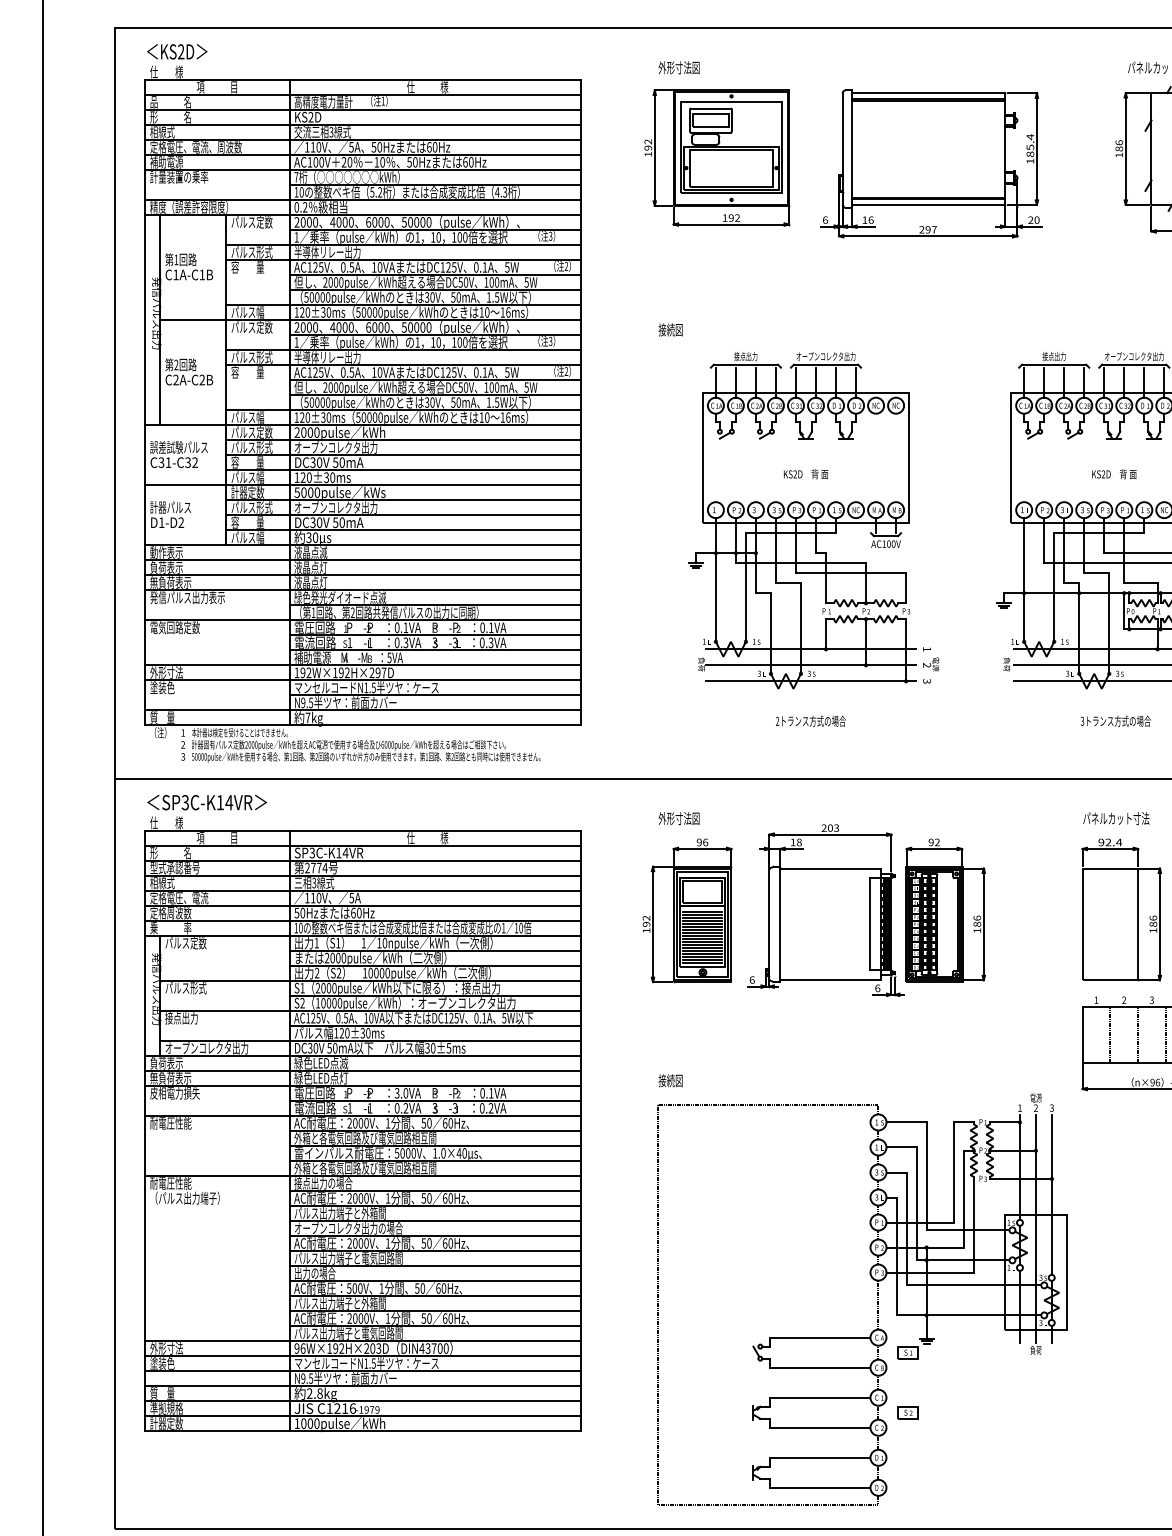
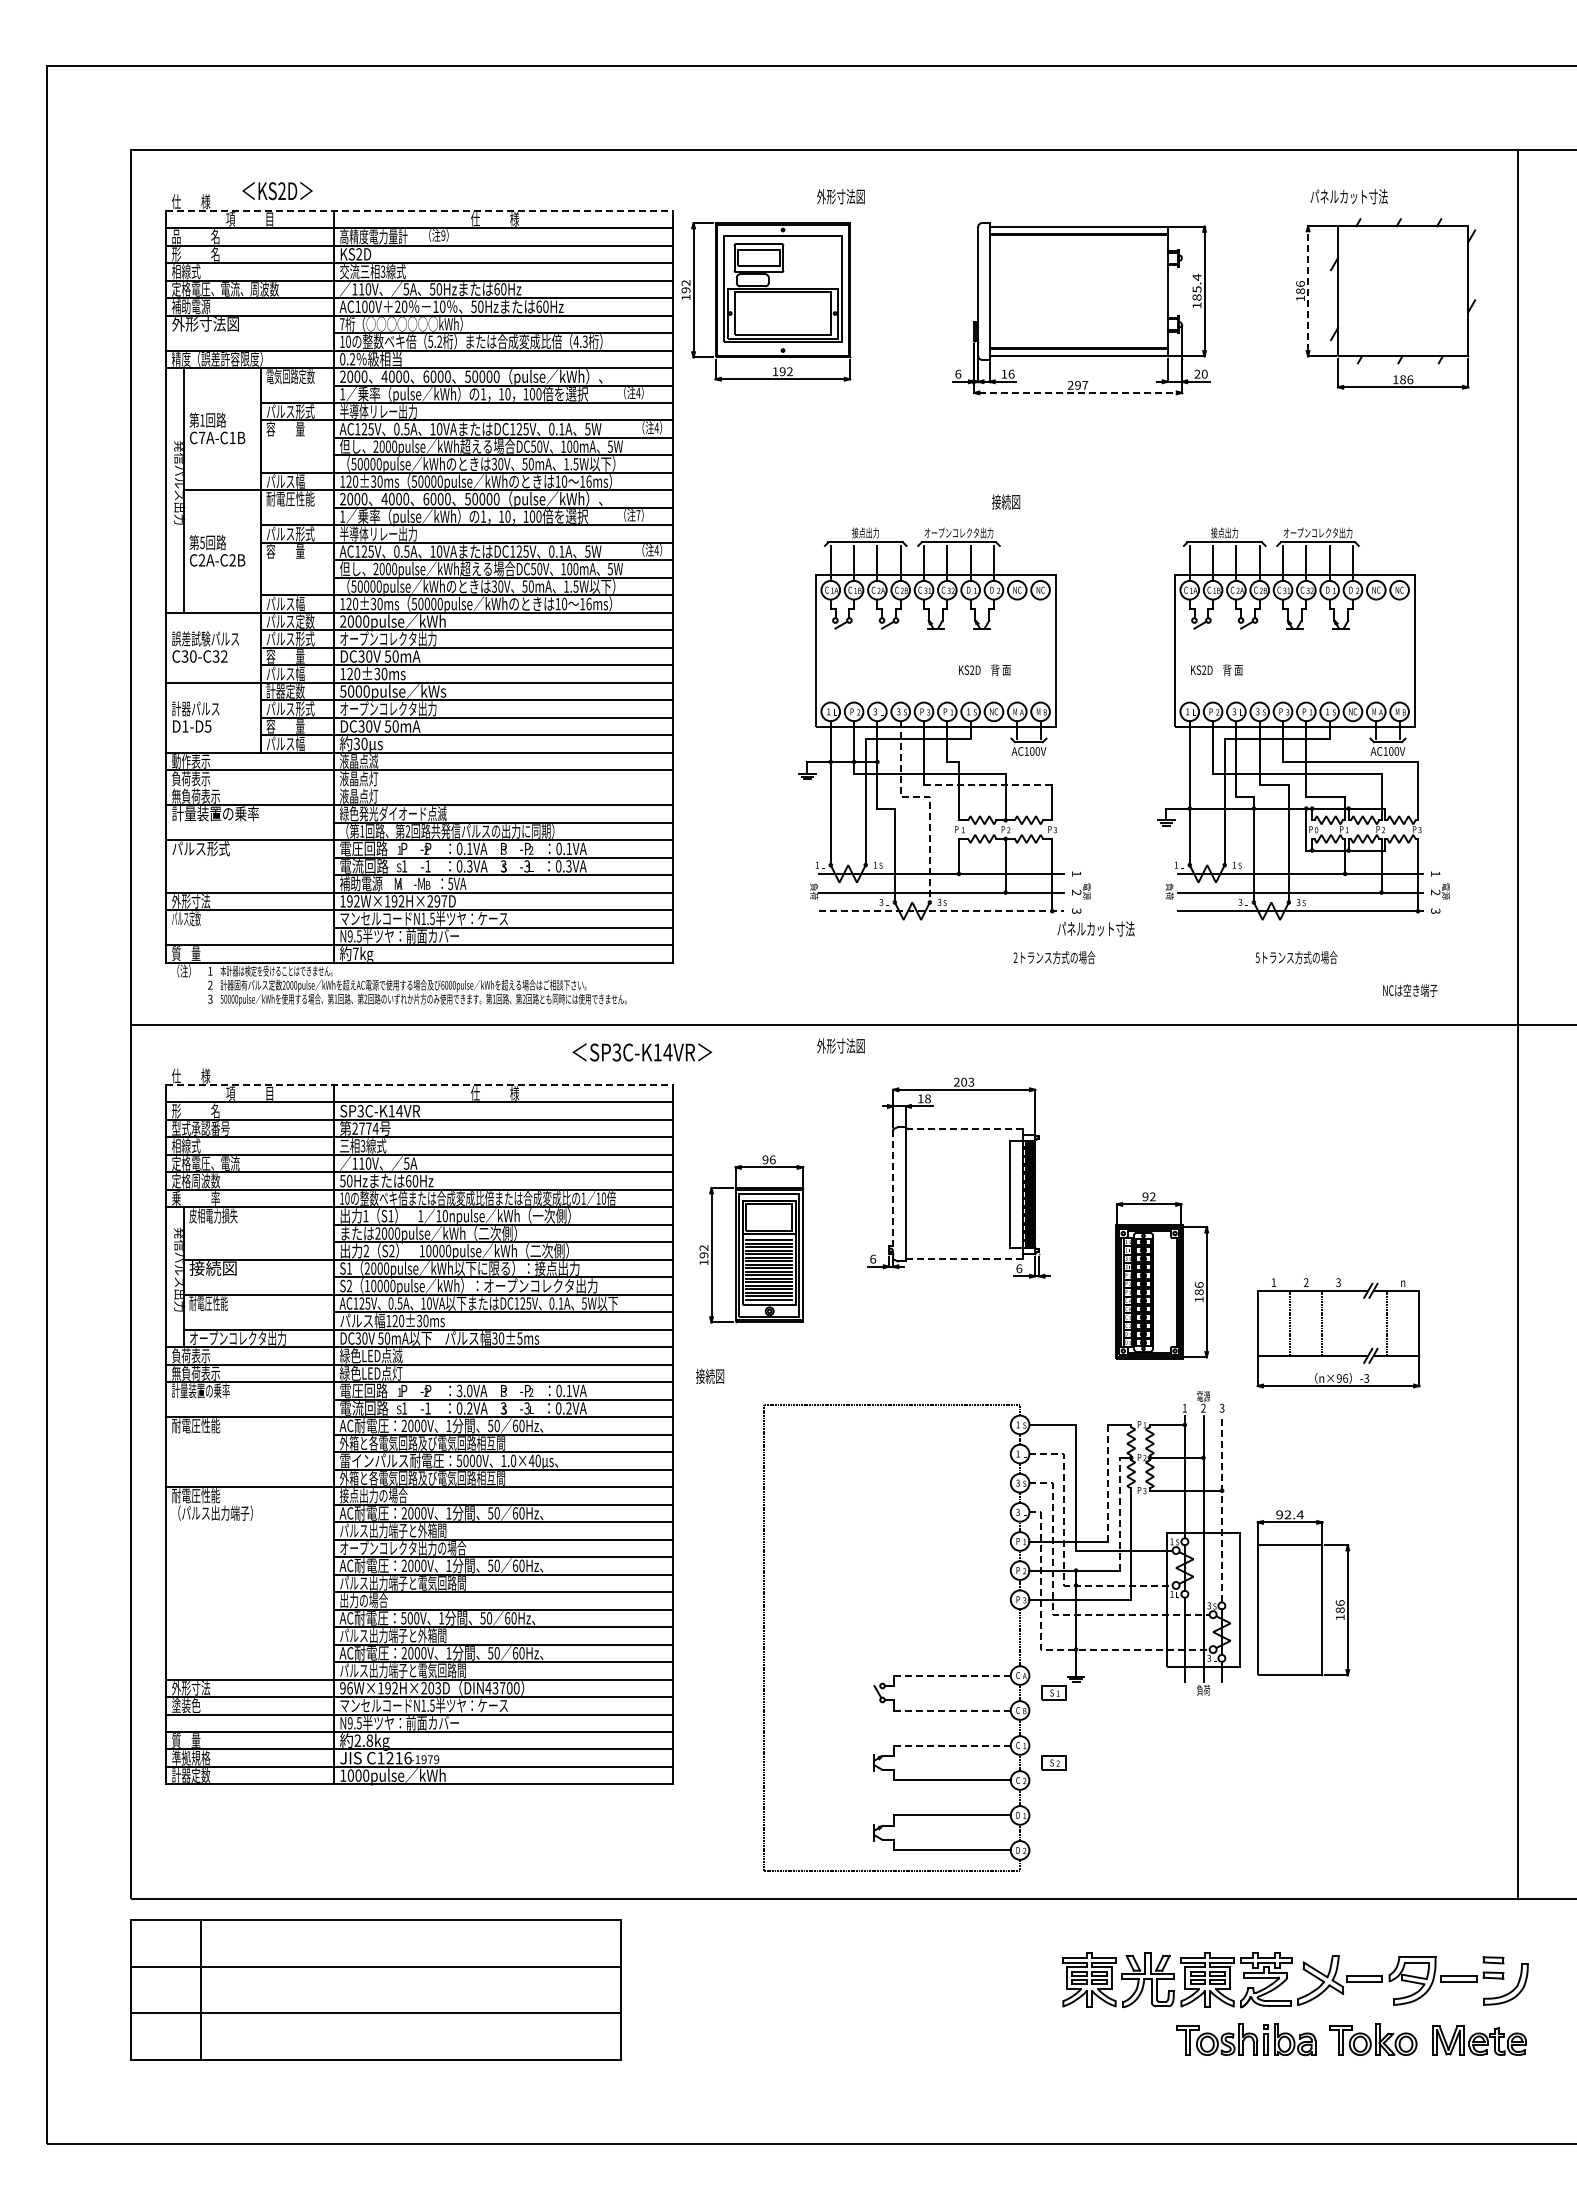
text: (177, 52) -> (277, 191), moved
text: (678, 67) -> (840, 196), moved
line: (362, 79) -> (419, 210), solid -> dashed
text: (383, 101) -> (443, 235), 1 -> 9
line: (1126, 149) -> (1308, 291), solid -> dashed
part: (717, 157) -> (766, 301), moved
text: (178, 177) -> (205, 324), 計量装置の乗率 -> 外形寸法図
text: (251, 222) -> (290, 376), パルス定数 -> 電気回路定数
text: (550, 235) -> (638, 392), 3 -> 4
line: (928, 235) -> (1078, 392), solid -> dashed
text: (566, 265) -> (656, 427), 2 -> 4
text: (175, 274) -> (201, 437), C1A-C1B -> C7A-C1B
text: (251, 326) -> (290, 498), パルス定数 -> 耐電圧性能
text: (671, 329) -> (1006, 501), moved
text: (550, 341) -> (638, 515), 3 -> 7
text: (176, 364) -> (202, 542), 2 -> 5
text: (566, 371) -> (656, 550), 2 -> 4
text: (168, 462) -> (193, 656), C31-C32 -> C30-C32
text: (805, 473) -> (984, 669), moved
text: (1114, 473) -> (1216, 669), moved
text: (181, 522) -> (208, 726), D1-D2 -> D1-D5
line: (851, 573) -> (988, 785), solid -> dashed
line: (362, 575) -> (419, 787), removed
line: (800, 582) -> (929, 796), solid -> dashed
text: (187, 597) -> (215, 813), 発信パルス出力表示 -> 計量装置の乗率
text: (174, 627) -> (200, 848), 電気回路定数 -> パルス形式
line: (811, 681) -> (942, 911), solid -> dashed
text: (162, 687) -> (186, 918), 塗装色 -> パルス定数
text: (1082, 720) -> (1257, 956), 3 -> 5
text: (810, 721) -> (1054, 957), moved
text: (207, 802) -> (642, 1052), moved
text: (678, 818) -> (840, 1045), moved
text: (1115, 818) -> (1095, 928), moved
line: (362, 830) -> (419, 1084), solid -> dashed
line: (830, 868) -> (964, 1129), solid -> dashed
part: (945, 909) -> (1162, 1275), moved
part: (1121, 909) -> (1303, 1593), moved
part: (687, 910) -> (751, 1239), moved
line: (769, 924) -> (893, 1194), solid -> dashed
text: (185, 942) -> (213, 1215), パルス定数 -> 皮相電力損失
line: (830, 980) -> (964, 1259), solid -> dashed
text: (185, 988) -> (213, 1268), パルス形式 -> 接続図
text: (181, 1018) -> (208, 1303), 接点出力 -> 耐電圧性能
line: (1165, 1034) -> (1354, 1322), removed
text: (671, 1080) -> (710, 1375), moved
text: (174, 1092) -> (200, 1390), 皮相電力損失 -> 計量装置の乗率
line: (953, 1171) -> (1107, 1482), solid -> dashed
line: (1052, 1195) -> (1222, 1509), solid -> dashed
line: (963, 1198) -> (1119, 1513), solid -> dashed
line: (916, 1235) -> (1064, 1556), solid -> dashed
line: (906, 1285) -> (1052, 1614), solid -> dashed
line: (904, 1315) -> (1050, 1649), solid -> dashed
line: (819, 1337) -> (951, 1675), solid -> dashed
line: (819, 1367) -> (951, 1710), solid -> dashed
line: (819, 1397) -> (951, 1745), solid -> dashed

